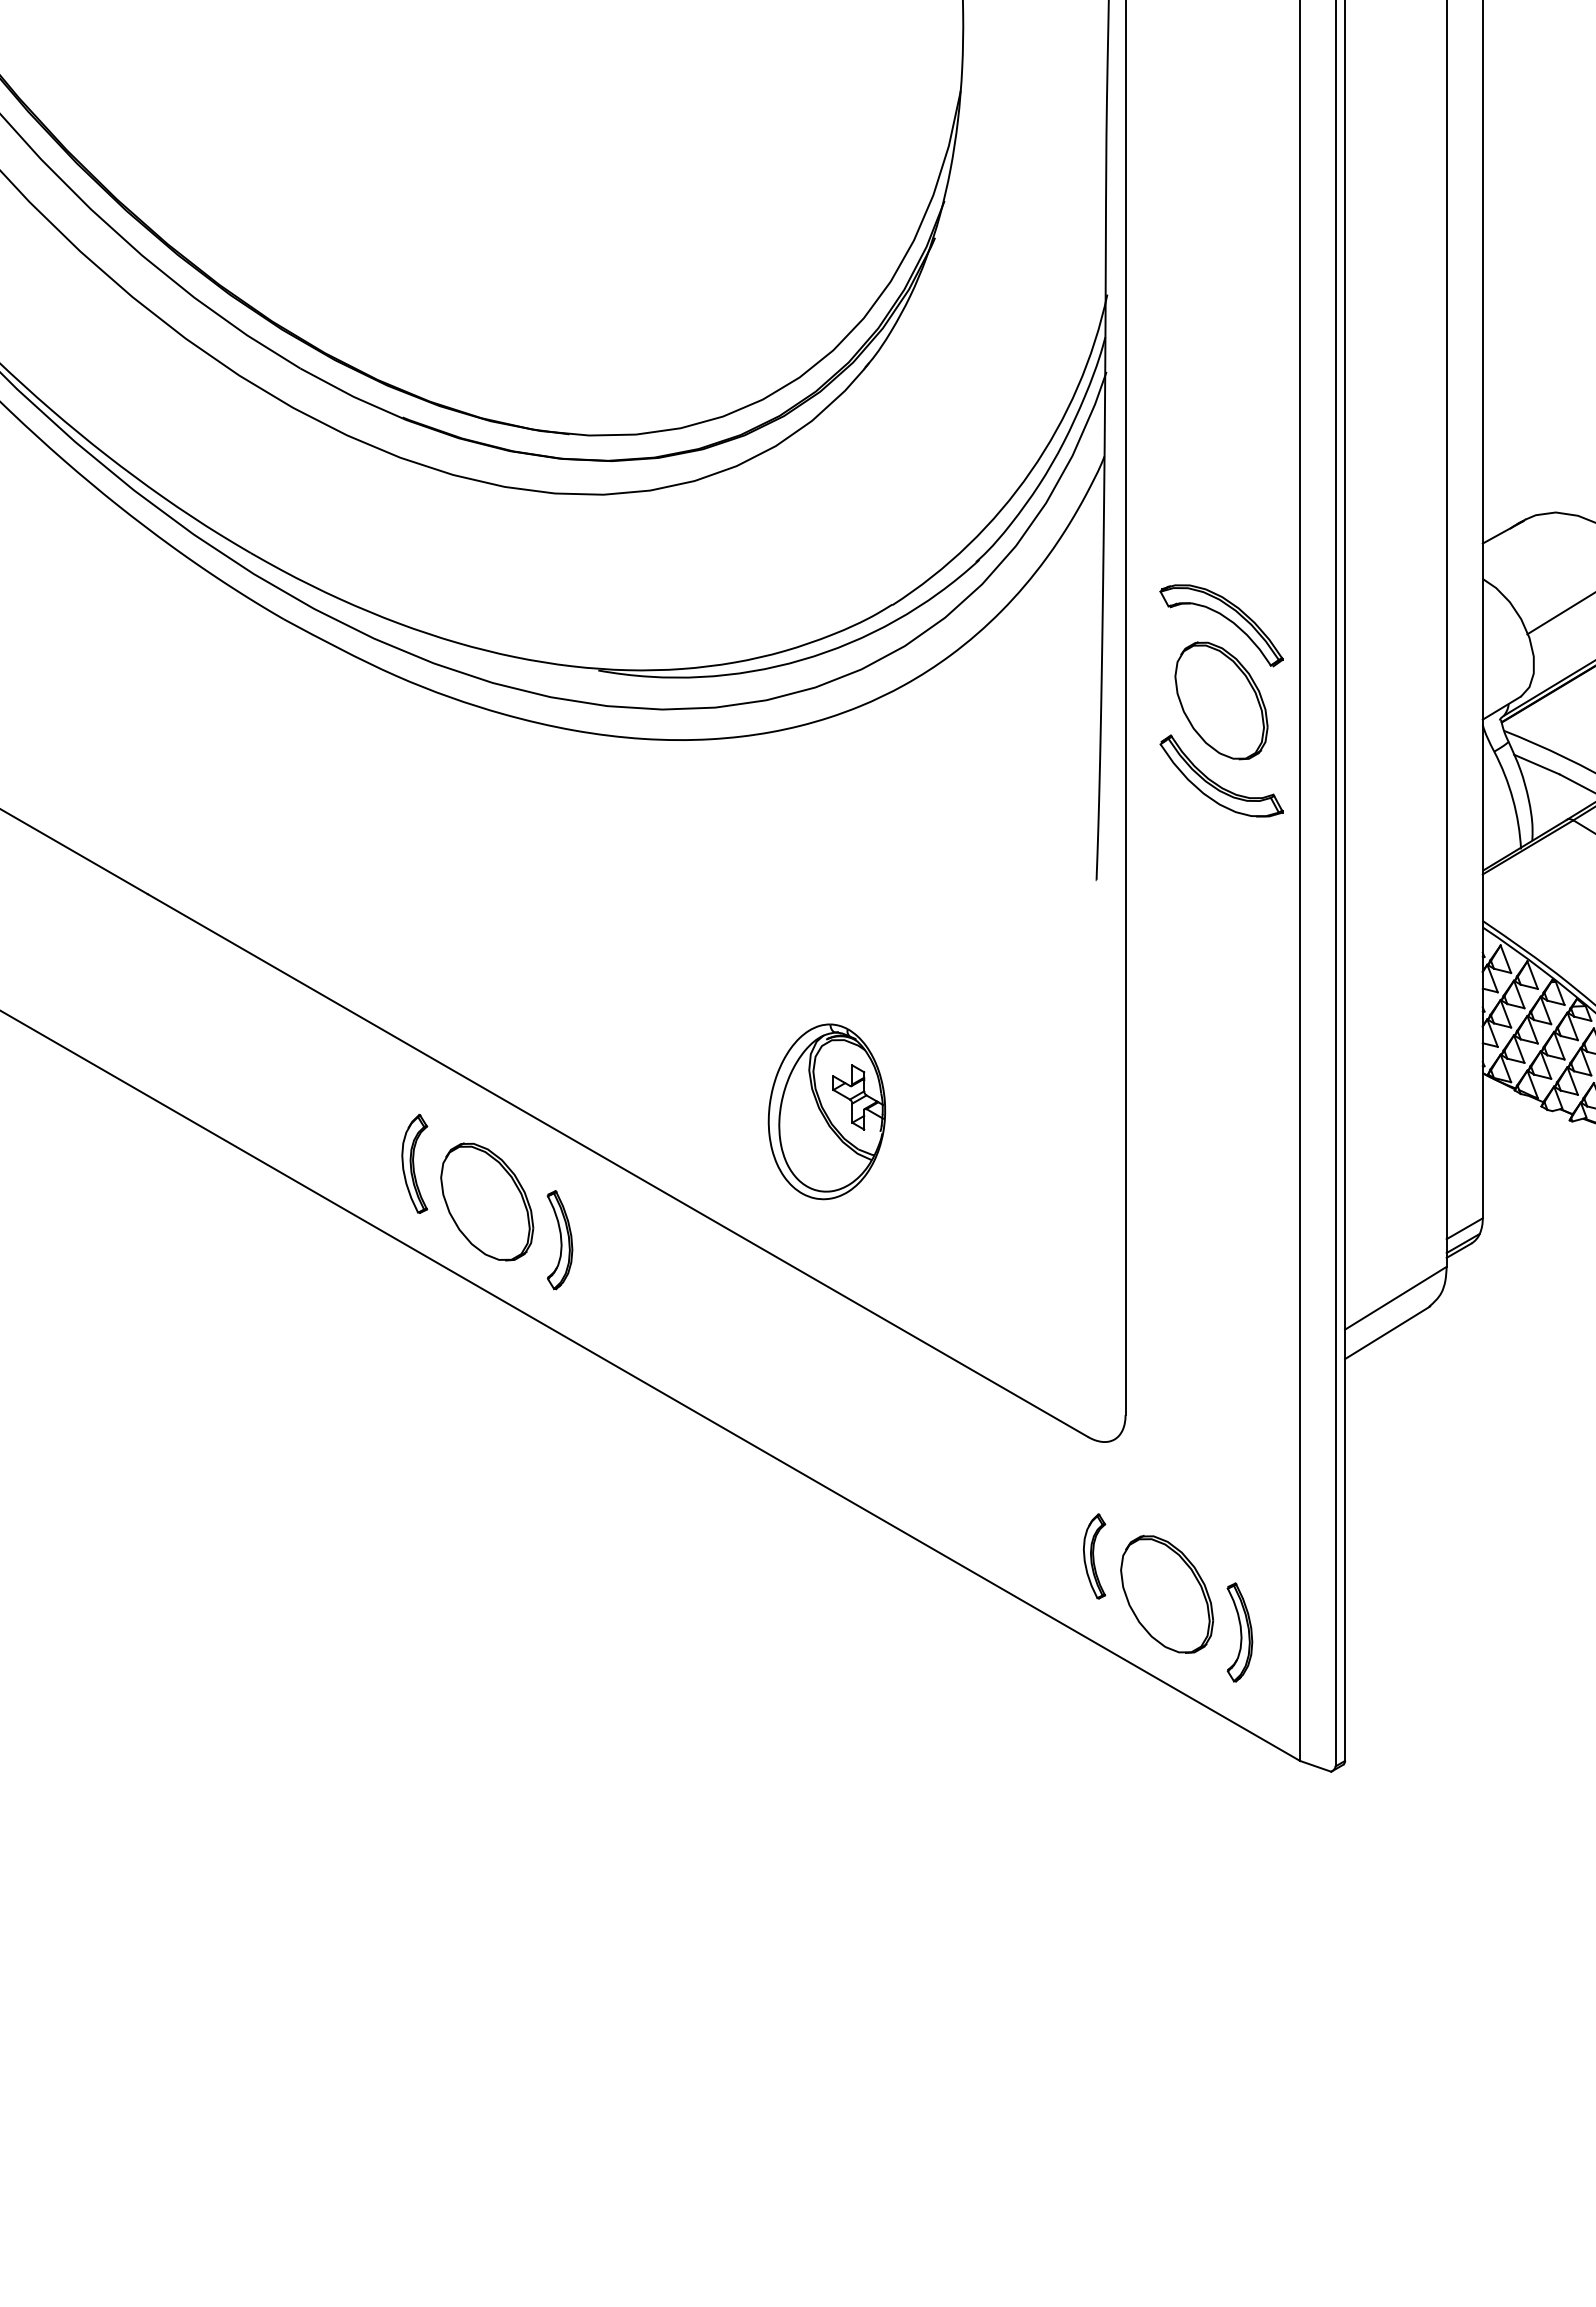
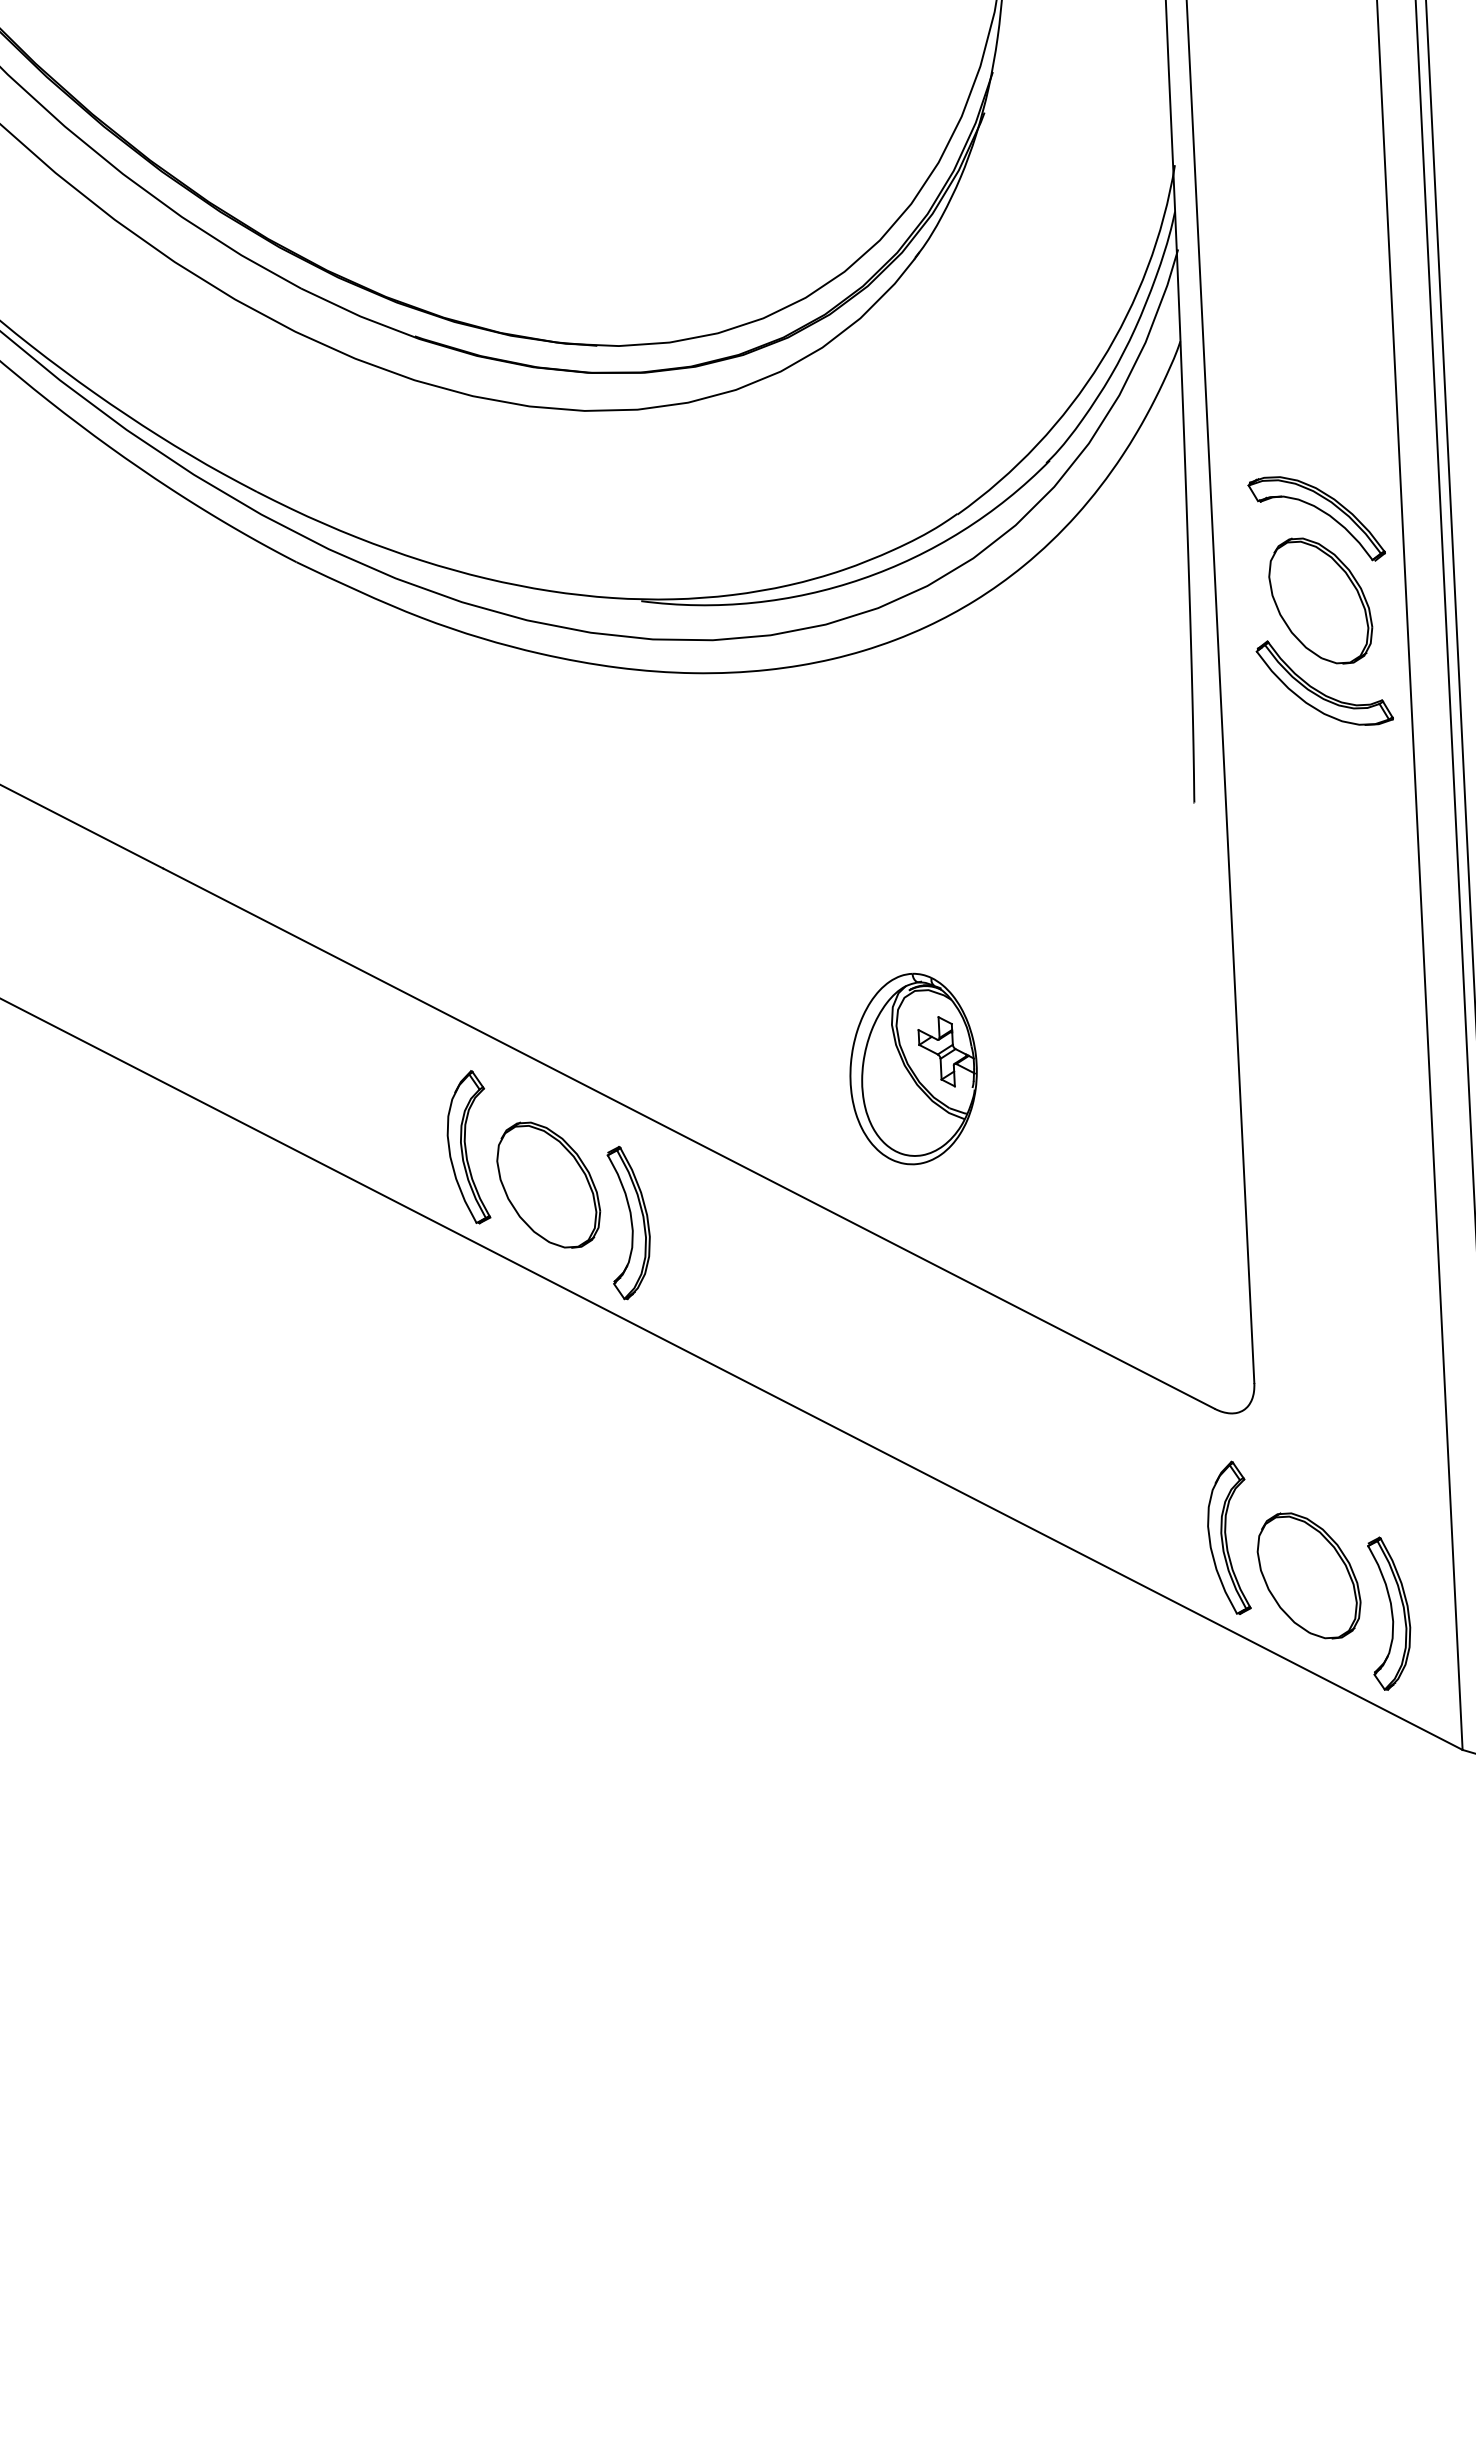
part: (414, 1163) -> (467, 1147), size x1.43
part: (559, 1240) -> (629, 1223), size x1.43
part: (1094, 1556) -> (1228, 1538), size x1.67
part: (1239, 1632) -> (1389, 1613), size x1.43

